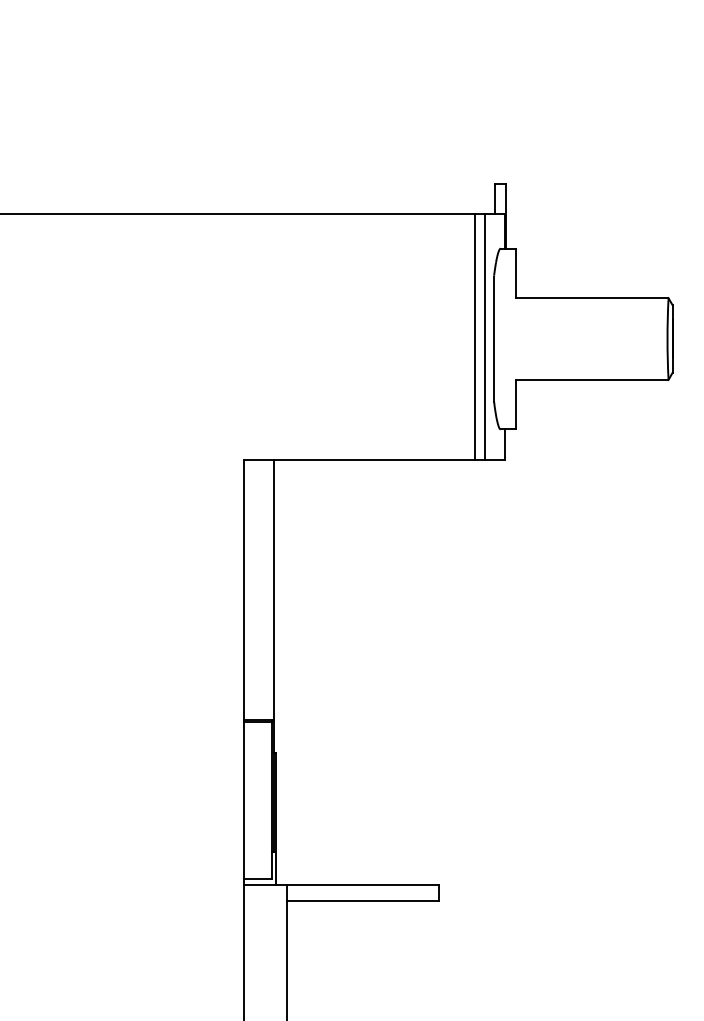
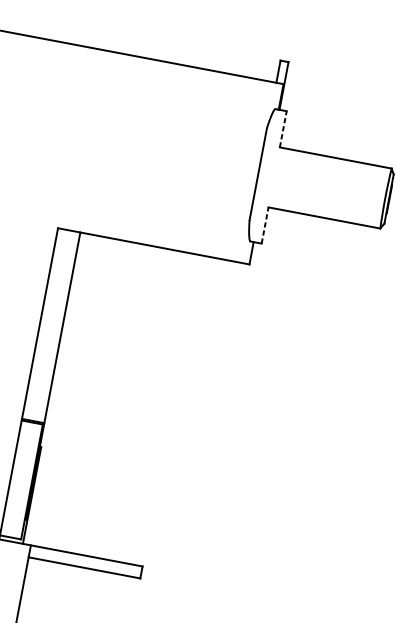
line: (515, 273) -> (283, 129), solid -> dashed
line: (474, 336) -> (244, 169), removed
line: (485, 336) -> (252, 171), removed
line: (515, 404) -> (264, 225), solid -> dashed

